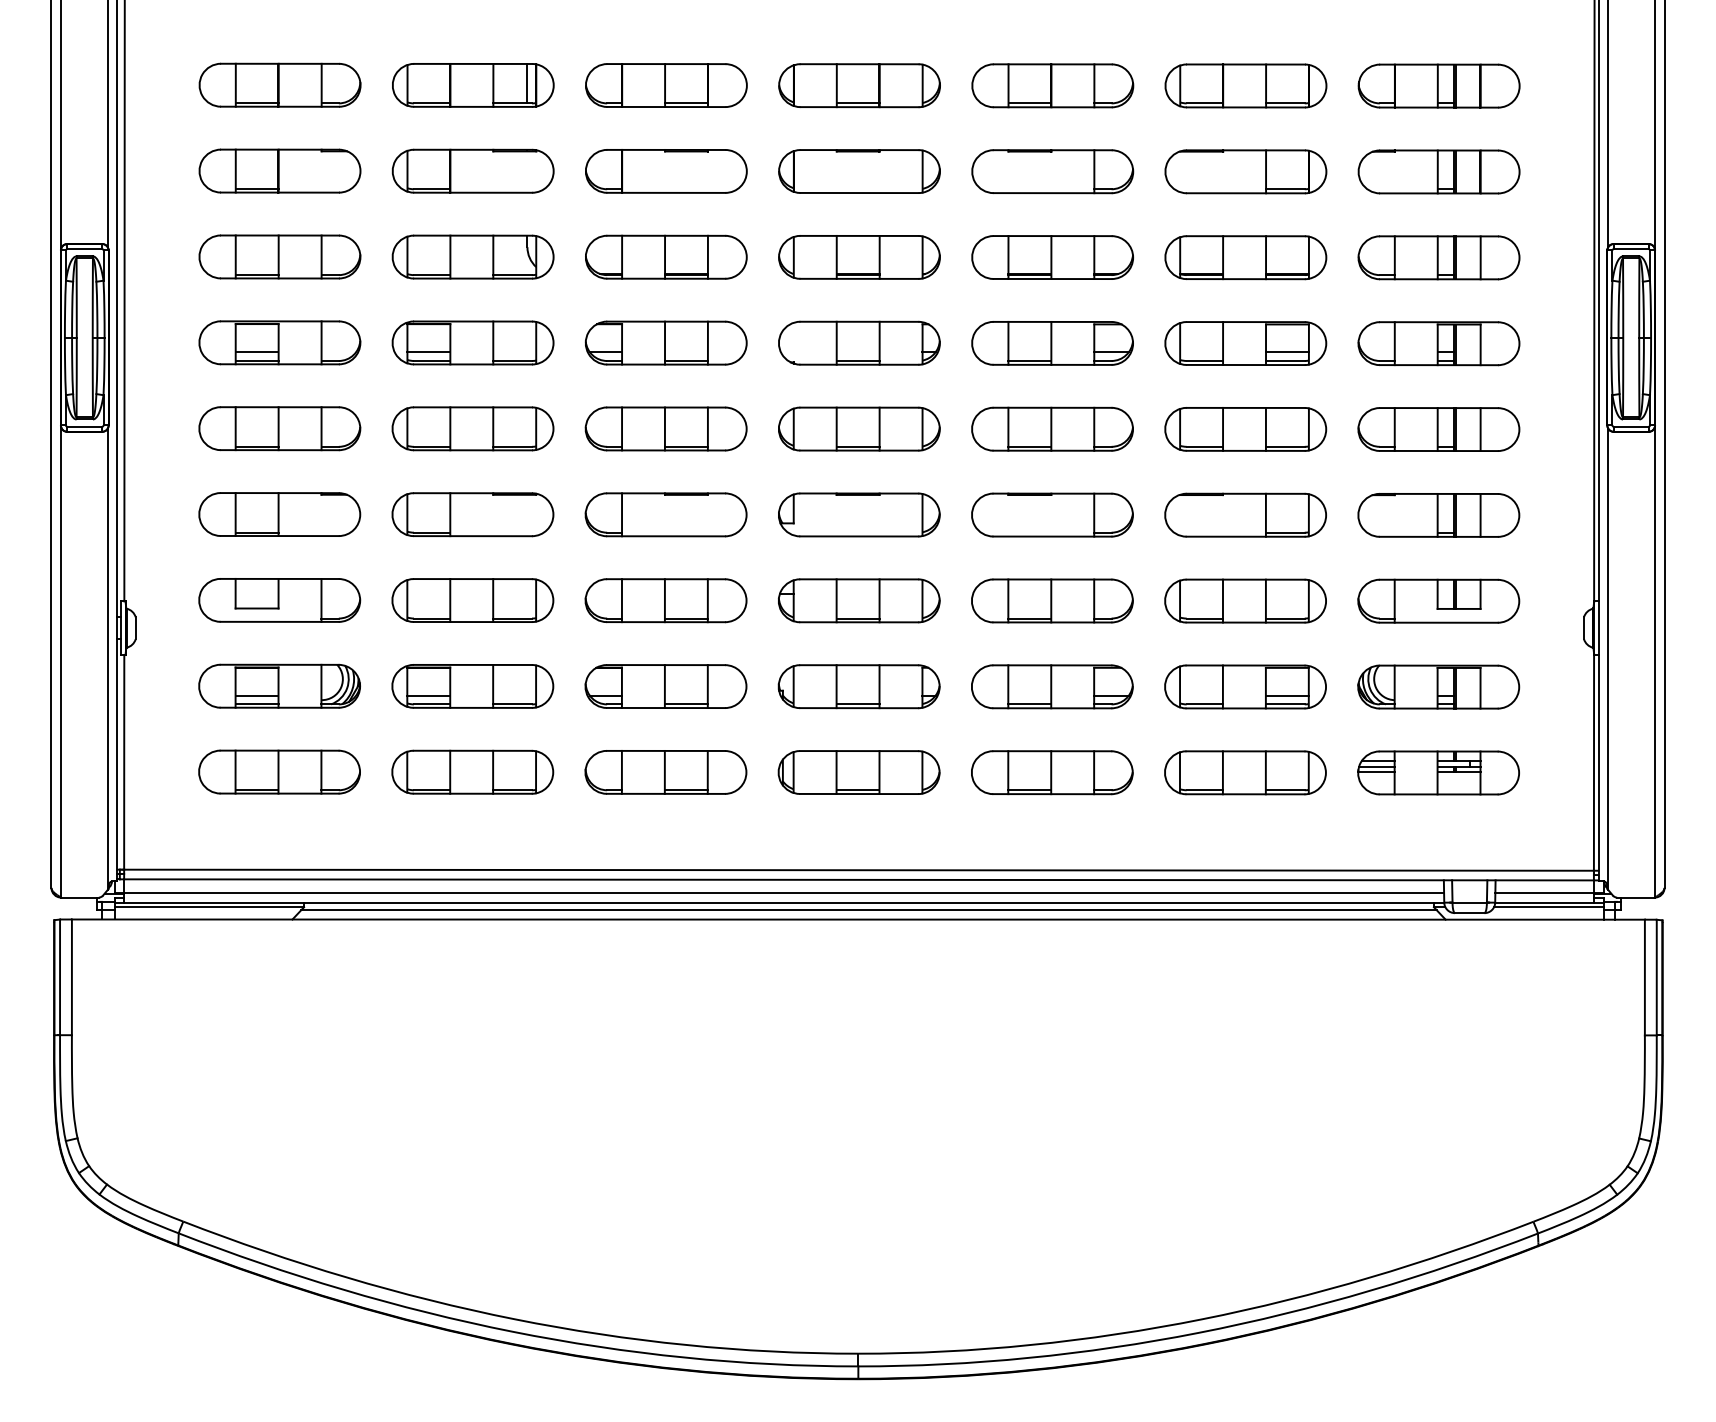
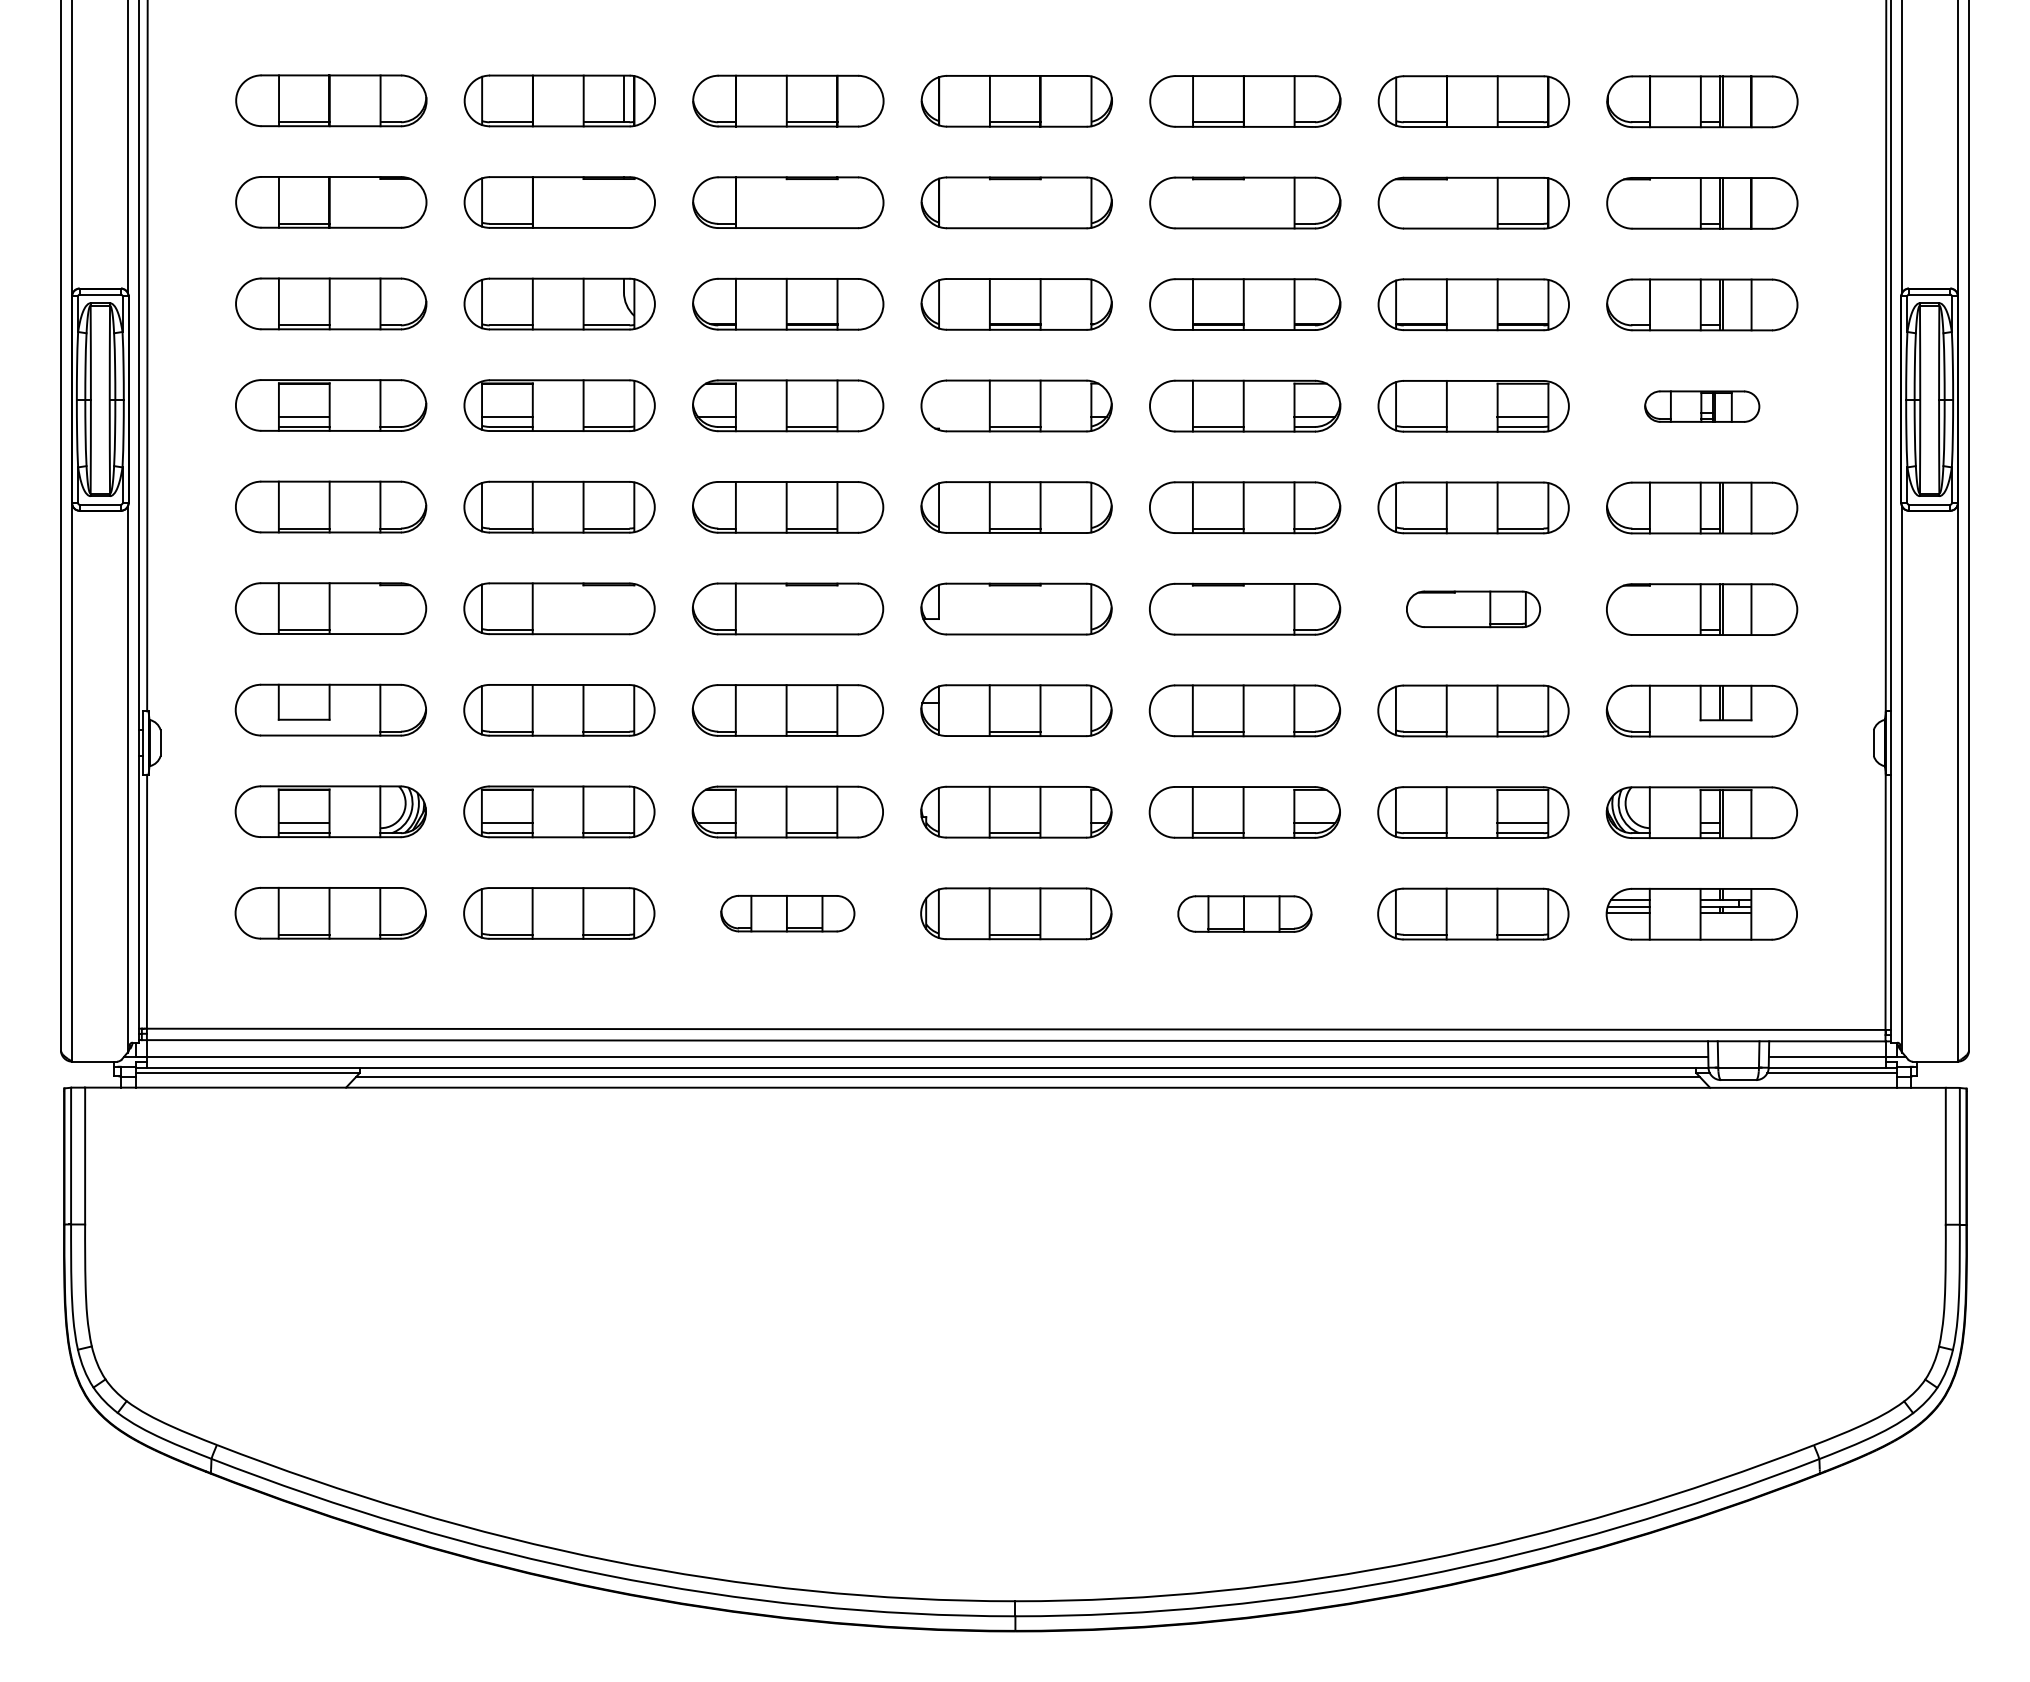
part: (1438, 343) -> (1701, 406), size x0.6
part: (1245, 514) -> (1473, 608), size x0.7
part: (665, 772) -> (787, 913), size x0.7
part: (1052, 772) -> (1245, 913), size x0.7

